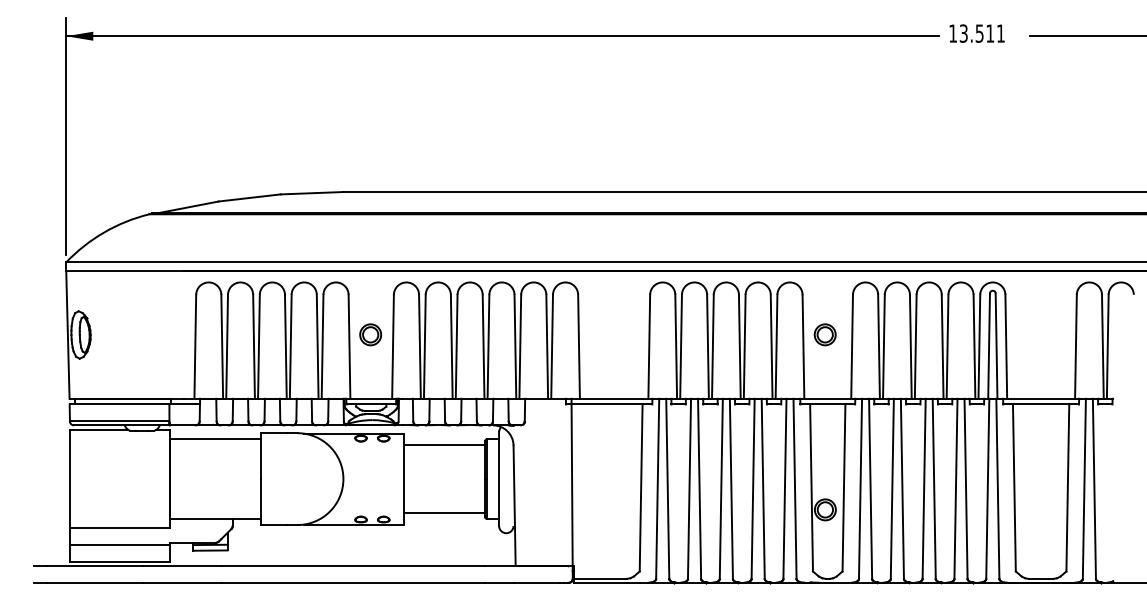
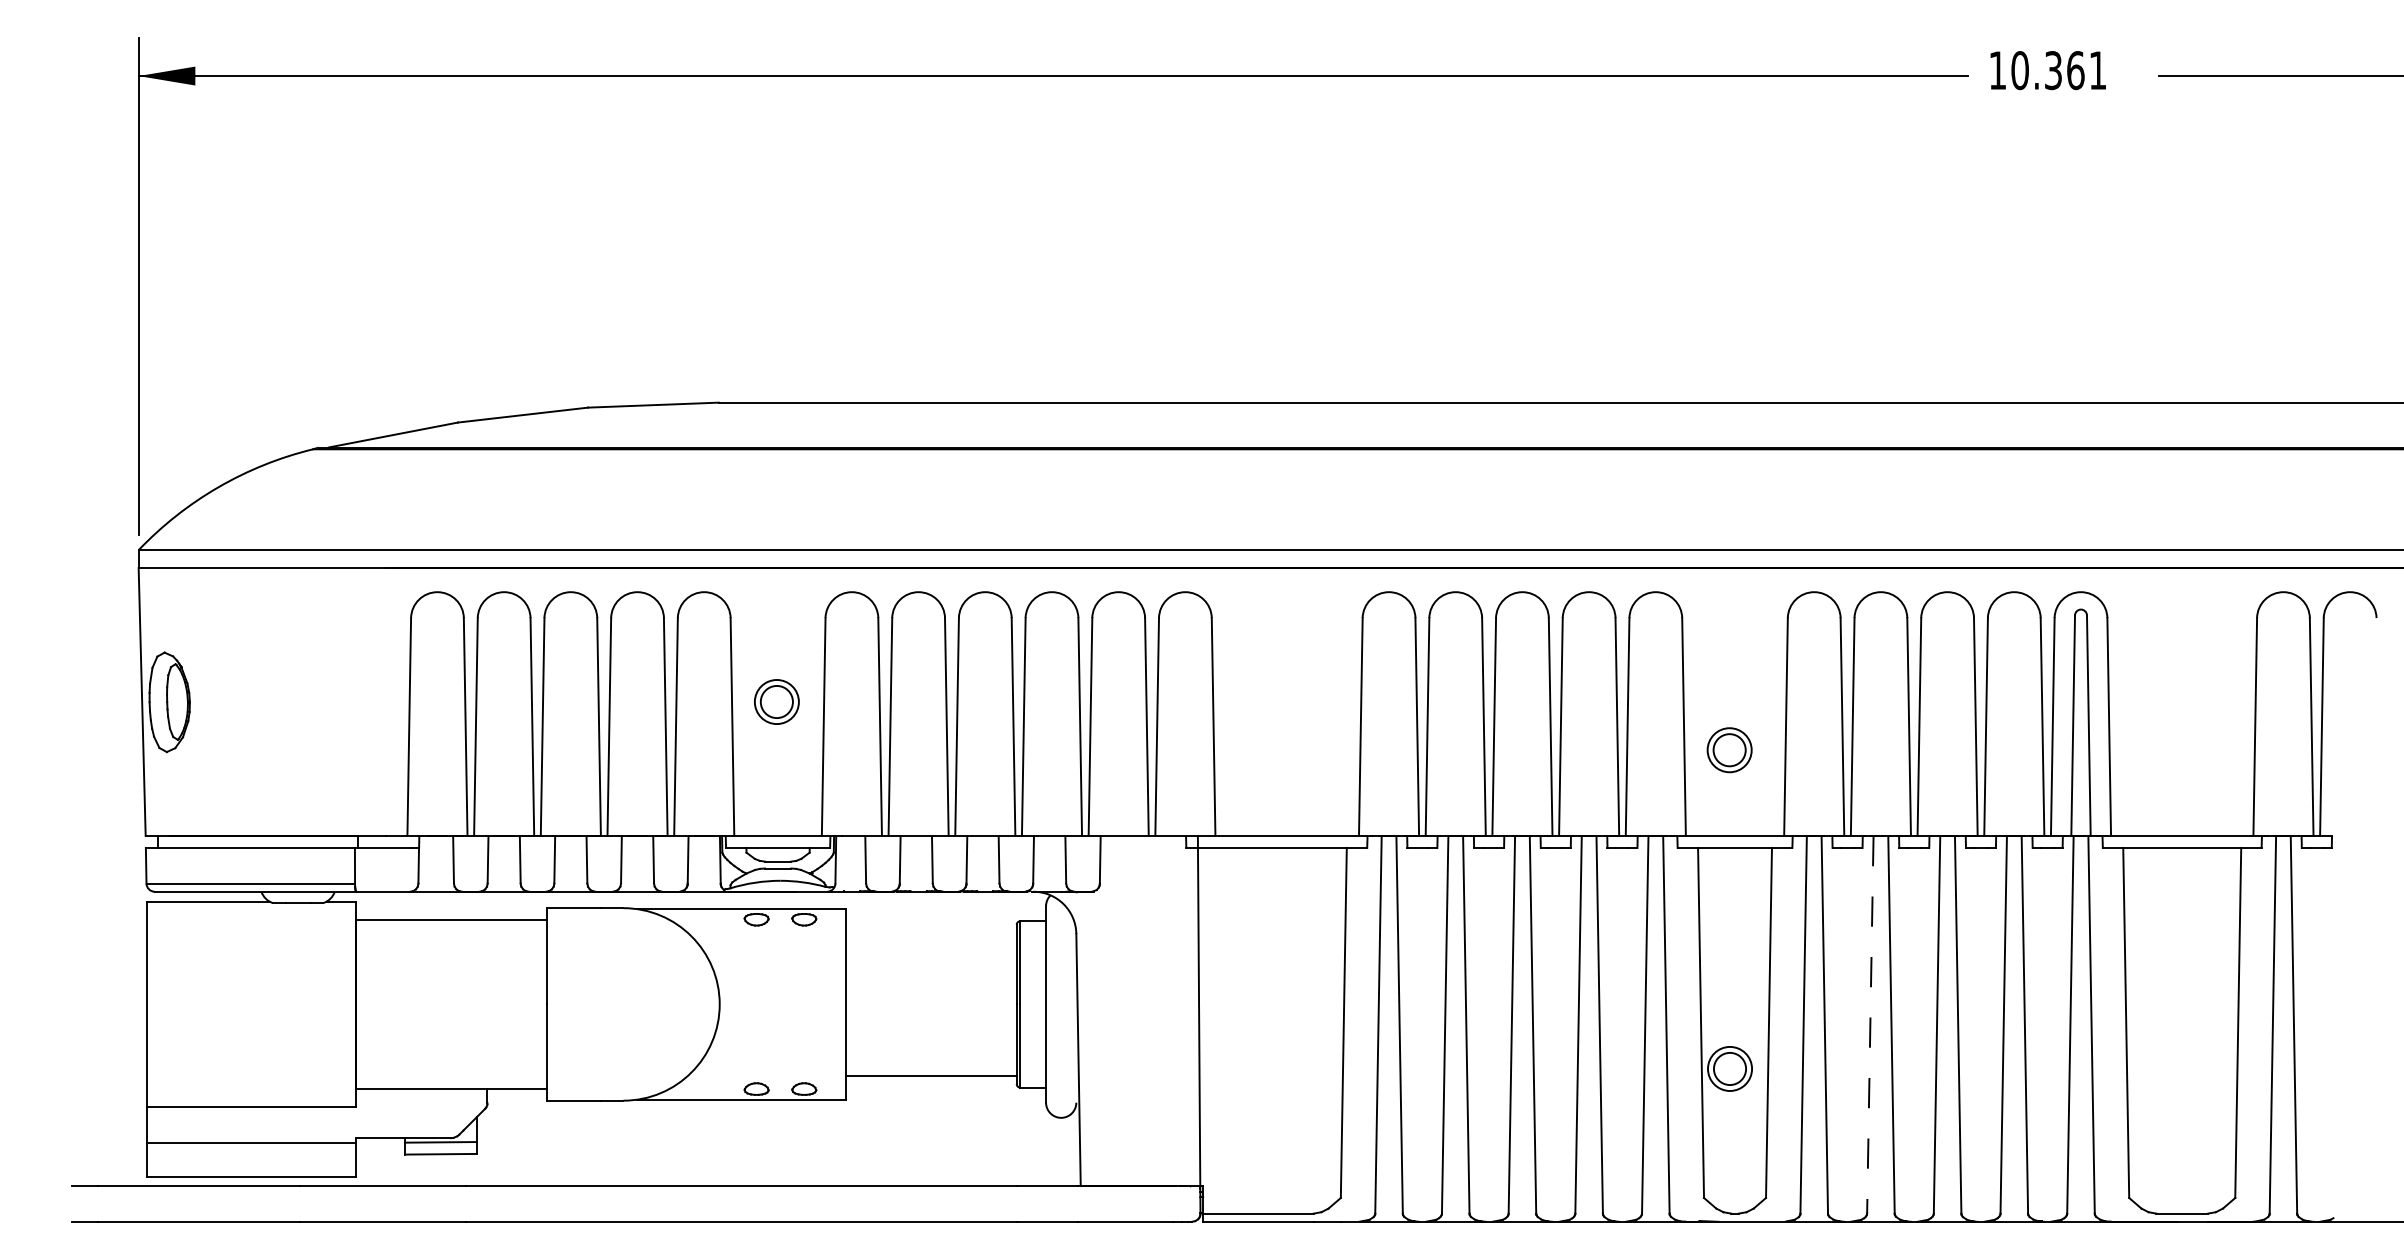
text: (976, 33) -> (2046, 70), 13.511 -> 10.361
part: (824, 334) -> (1728, 749), moved
line: (444, 445) -> (931, 933), removed
line: (892, 489) -> (1870, 1026), solid -> dashed

